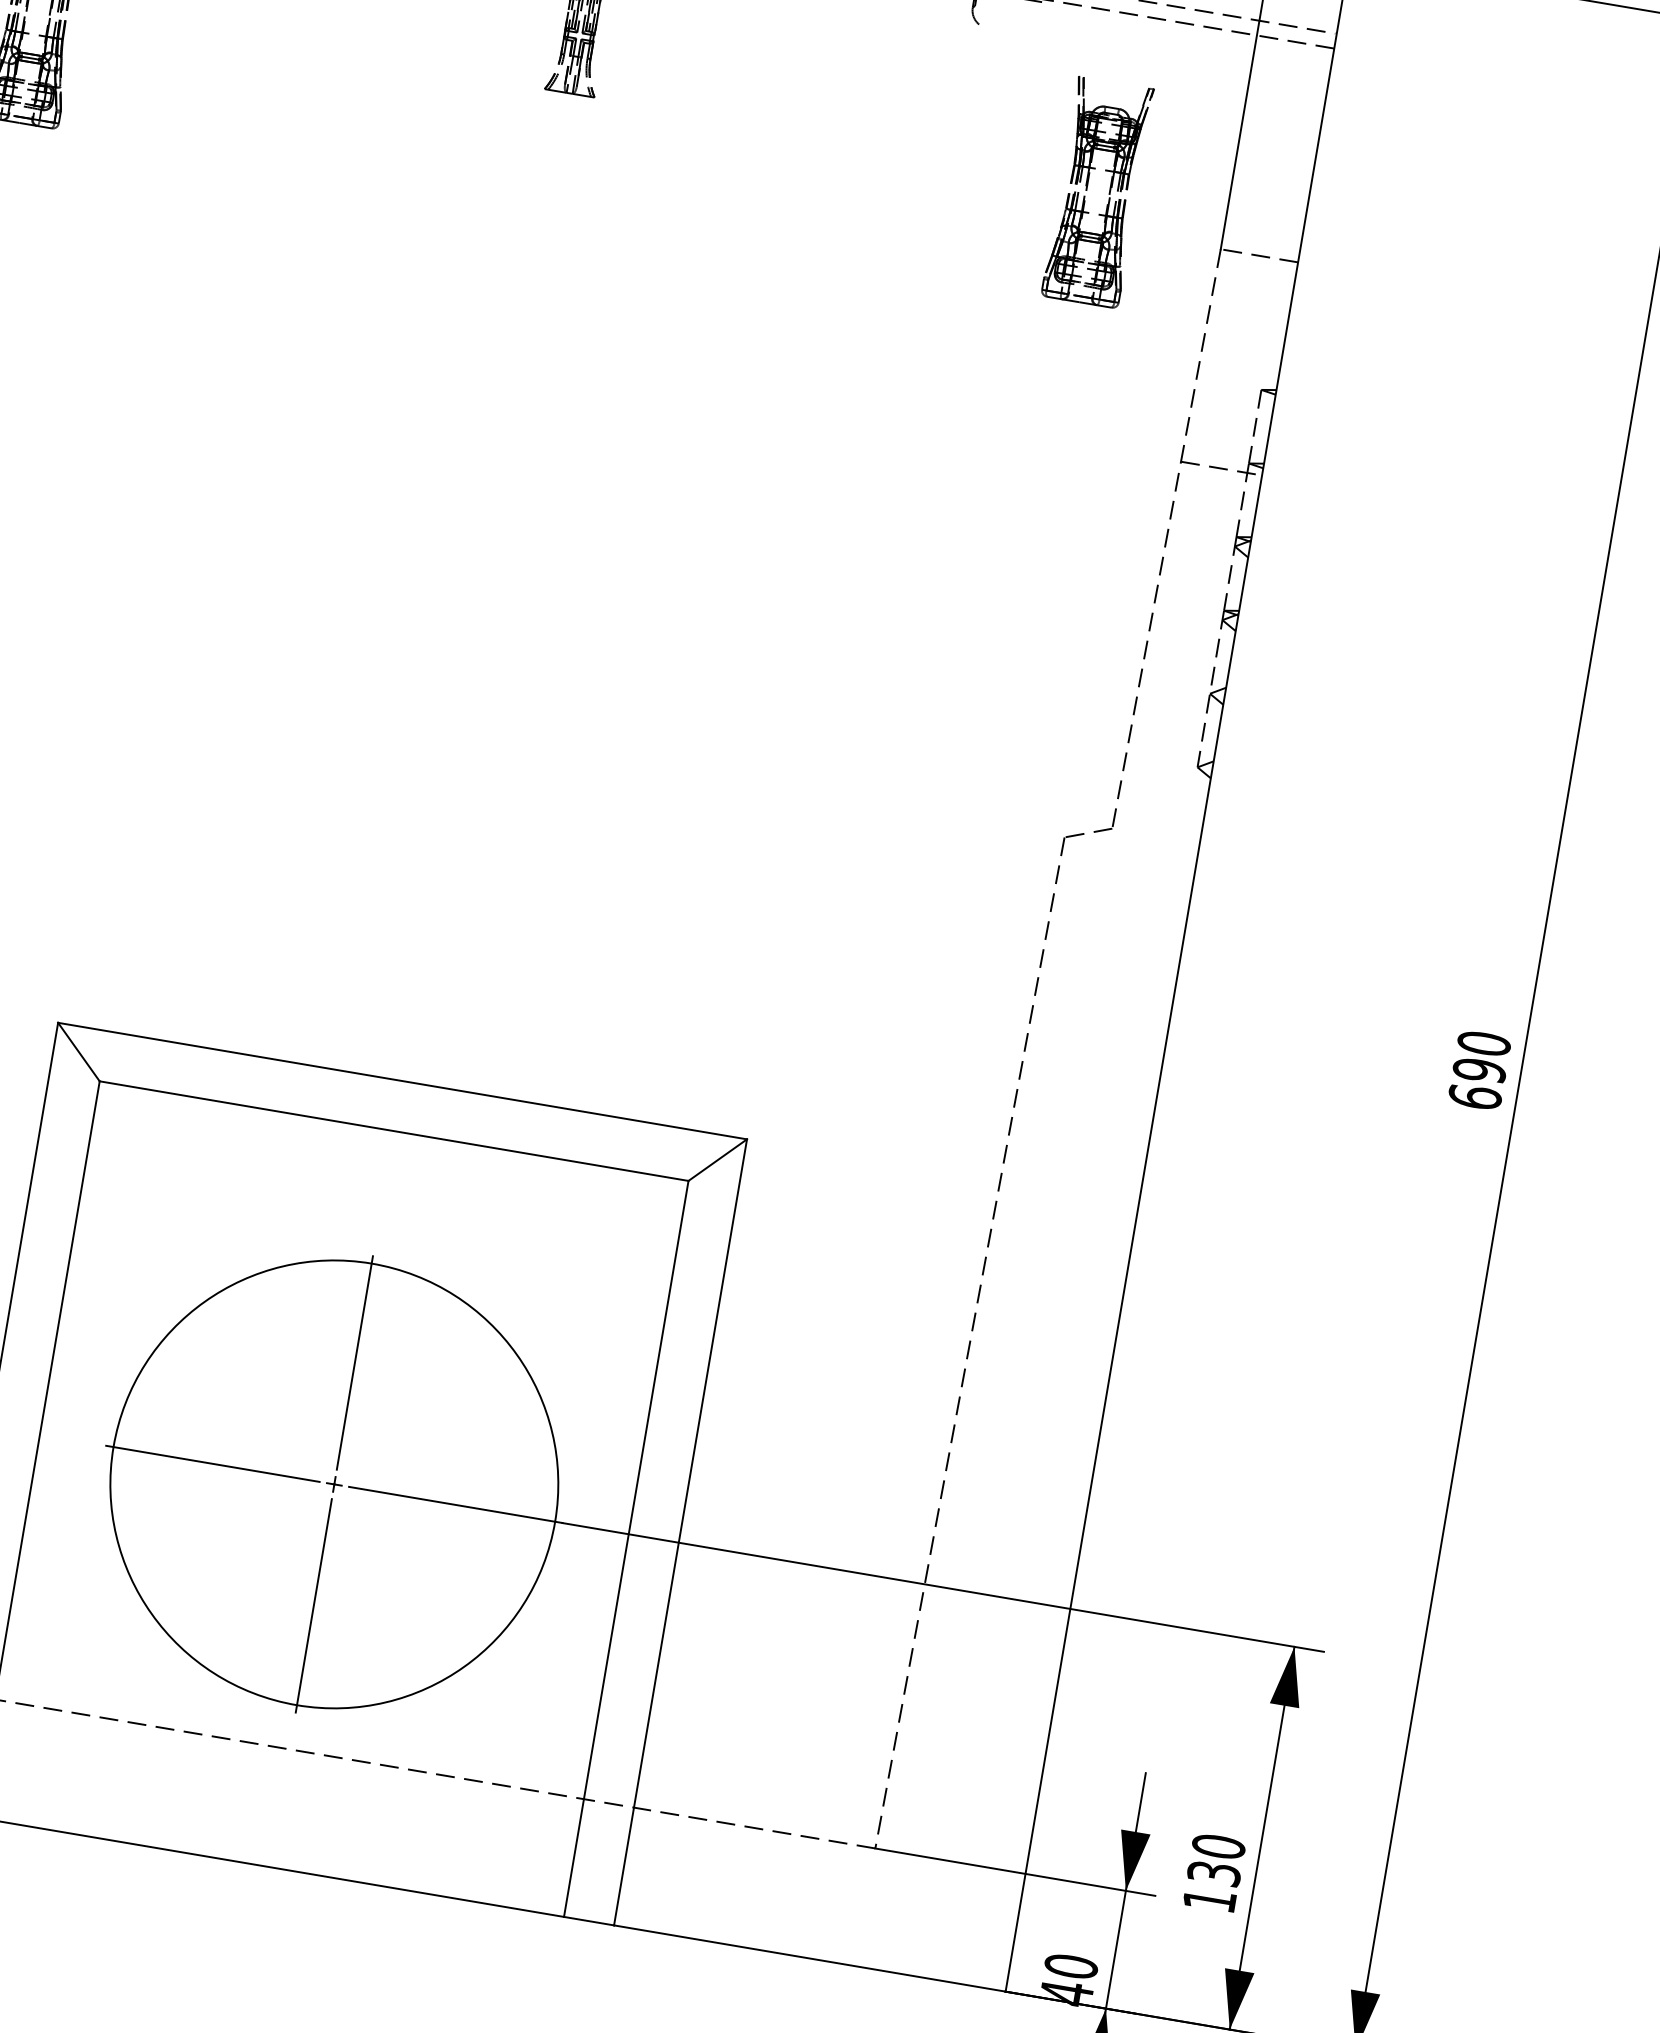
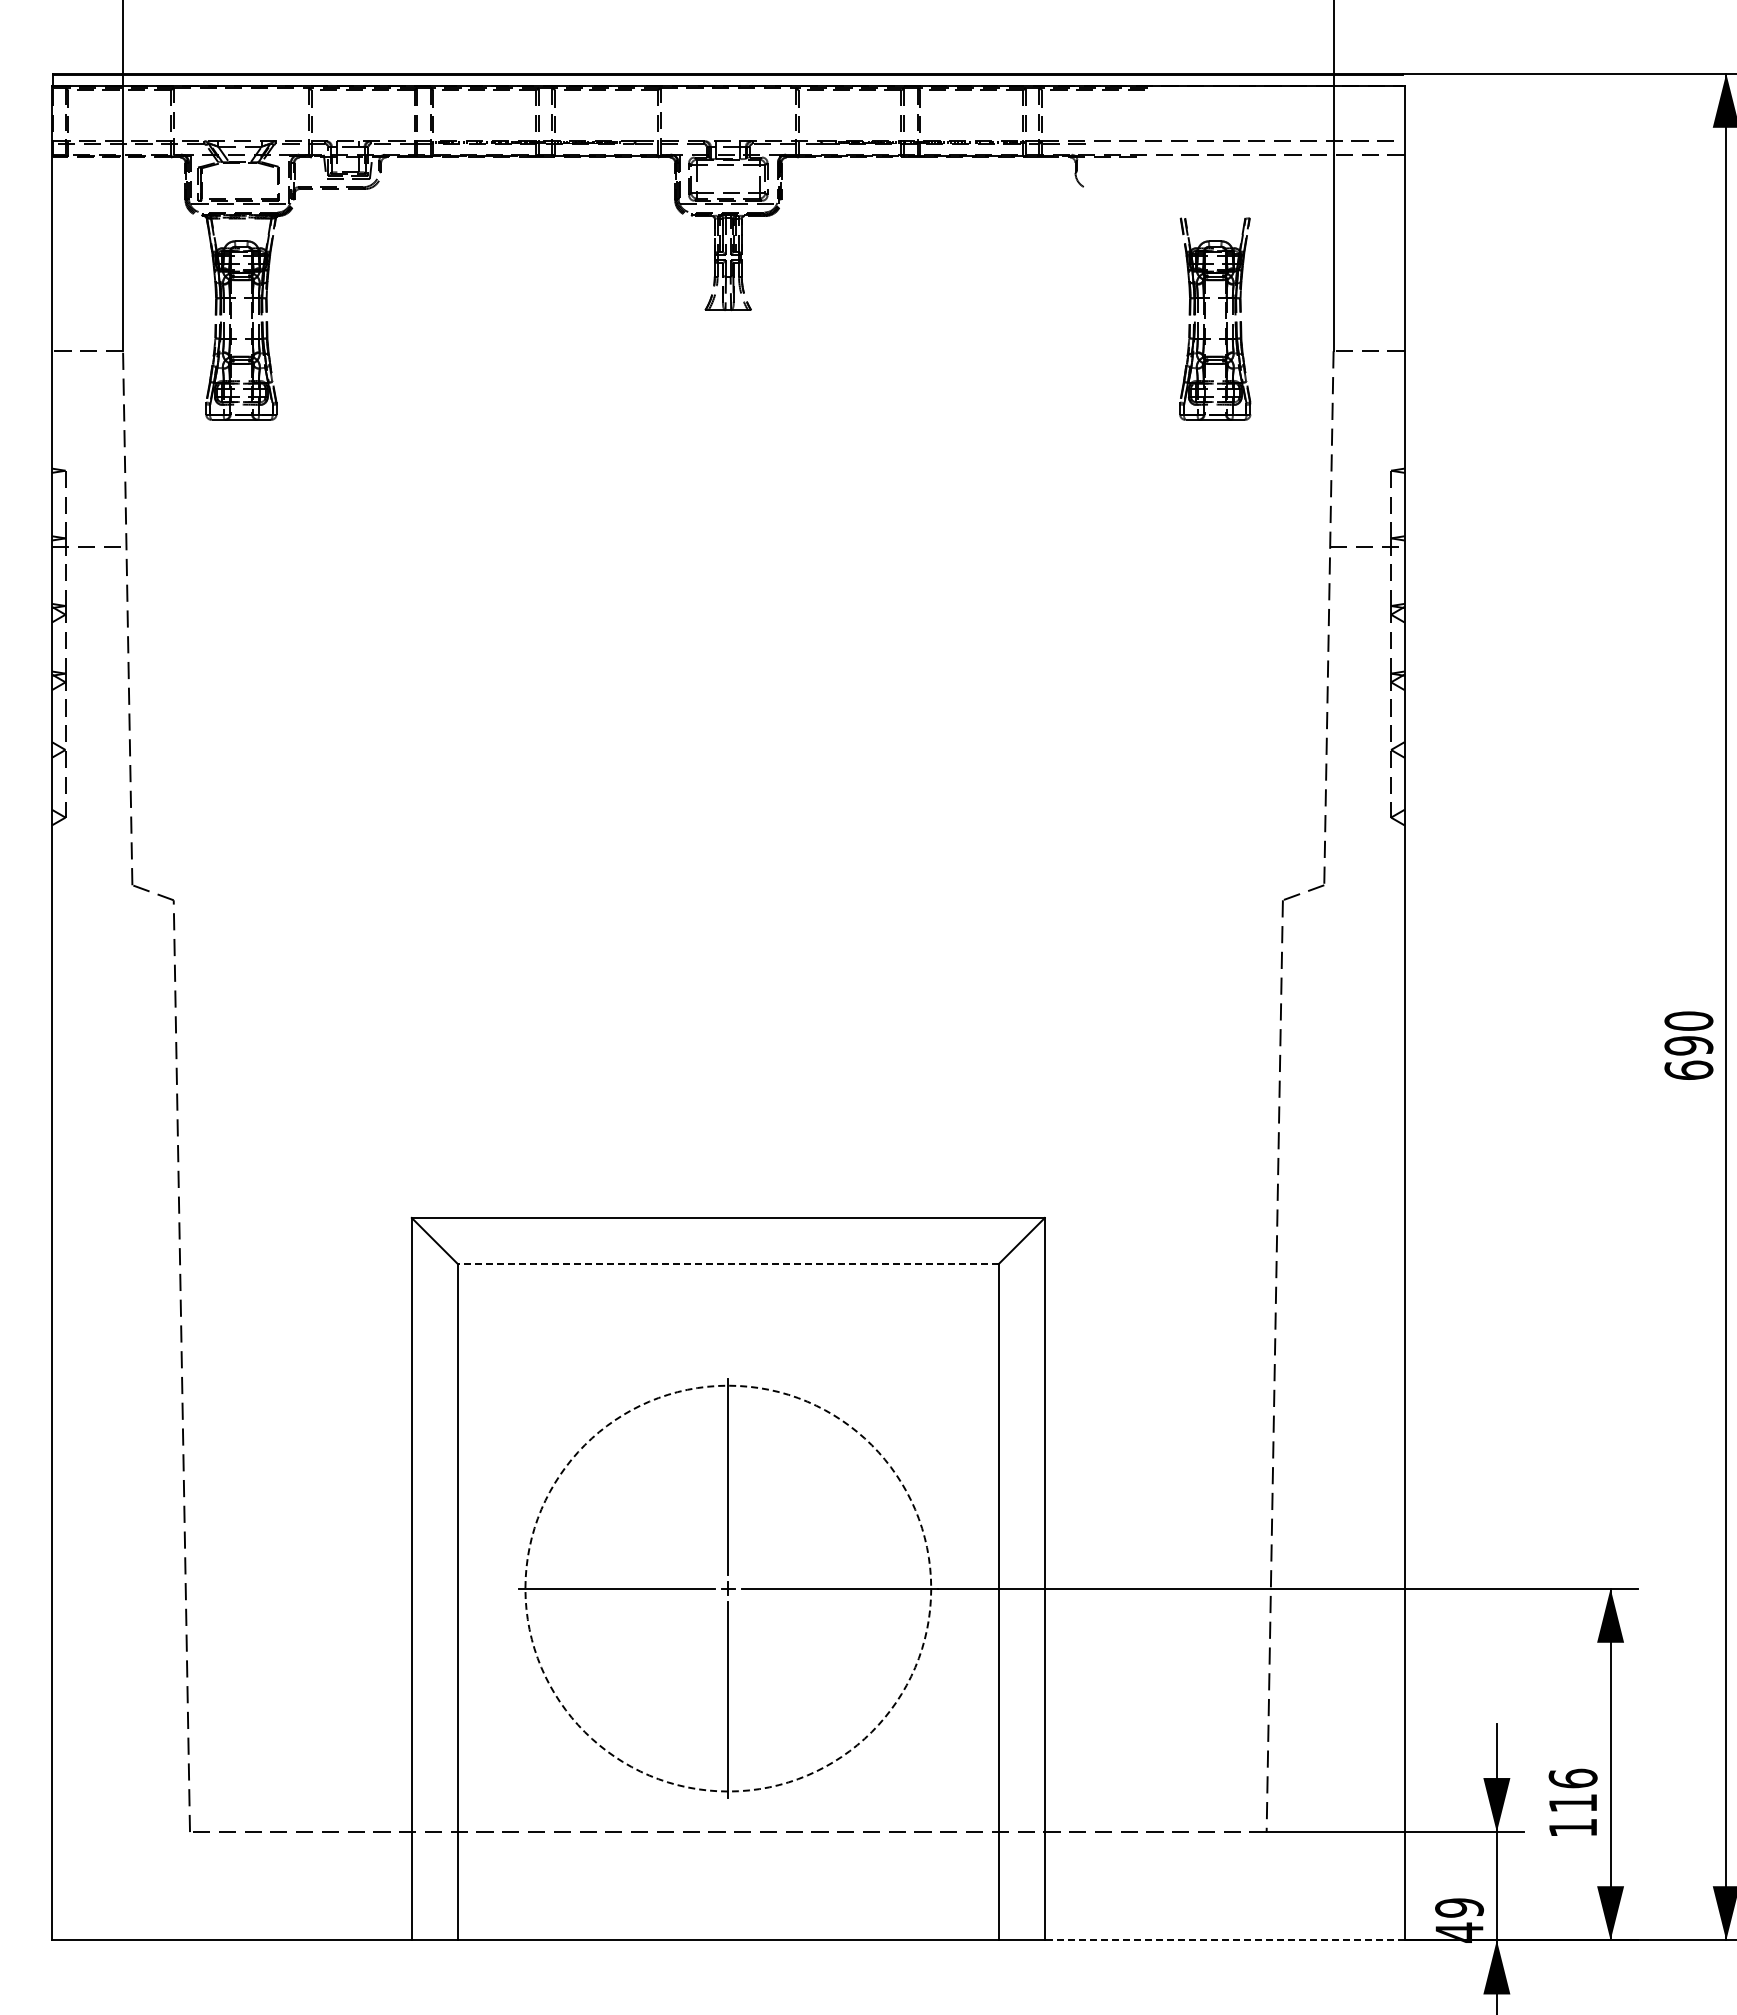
line: (394, 1130) -> (728, 1263), solid -> dashed
circle: (334, 1484) -> (728, 1588), solid -> dashed
text: (1215, 1859) -> (1572, 1790), 130 -> 116
line: (809, 1958) -> (1224, 1940), solid -> dashed
text: (1071, 1966) -> (1459, 1907), 40 -> 49

